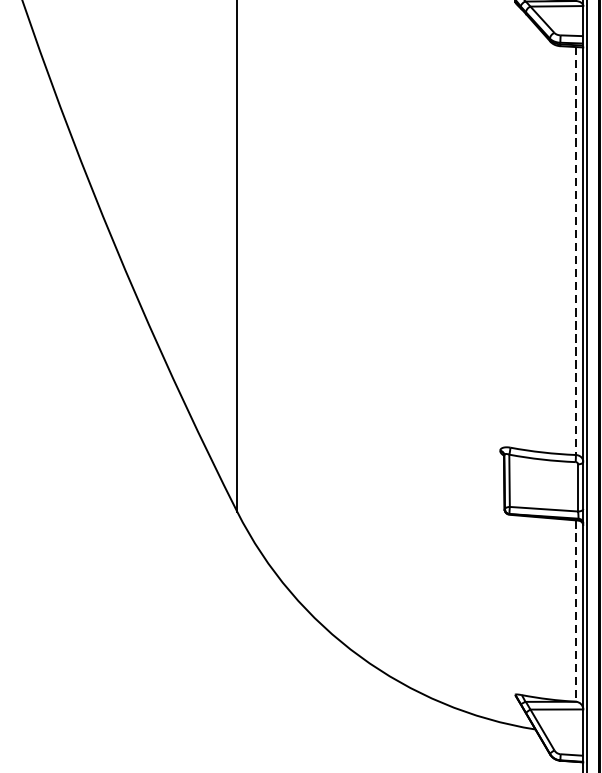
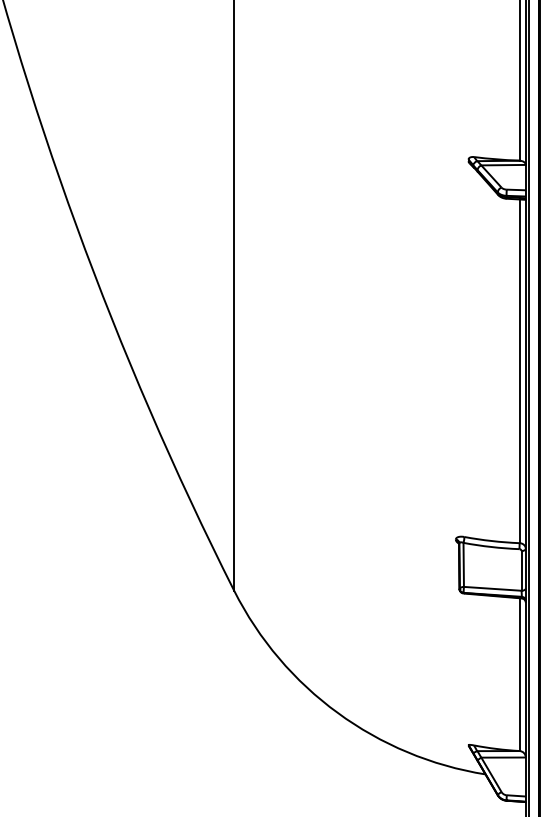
line: (575, 251) -> (519, 371), dashed -> solid
line: (575, 612) -> (519, 675), dashed -> solid

